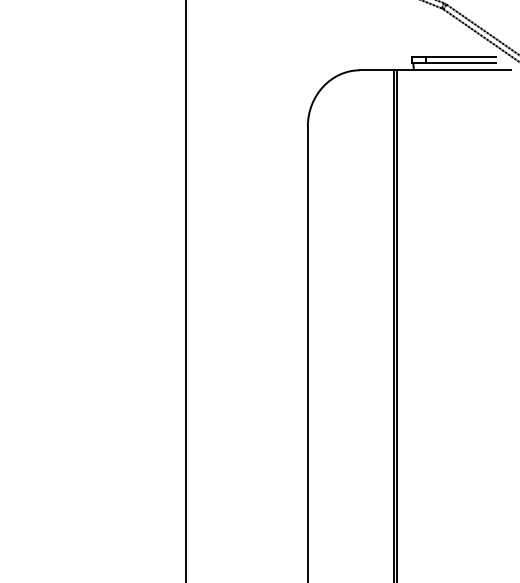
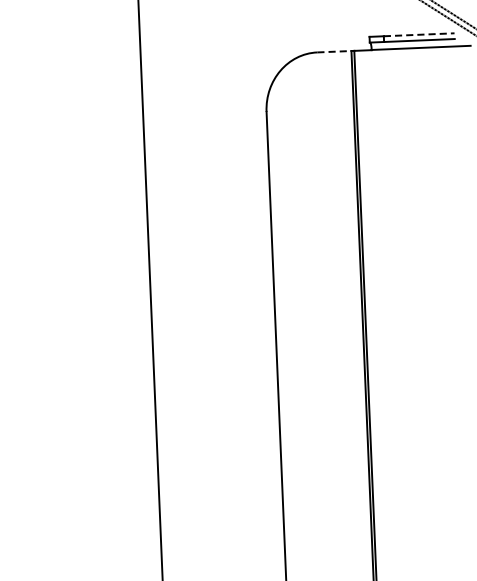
line: (461, 57) -> (419, 35), solid -> dashed
line: (377, 70) -> (334, 51), solid -> dashed

